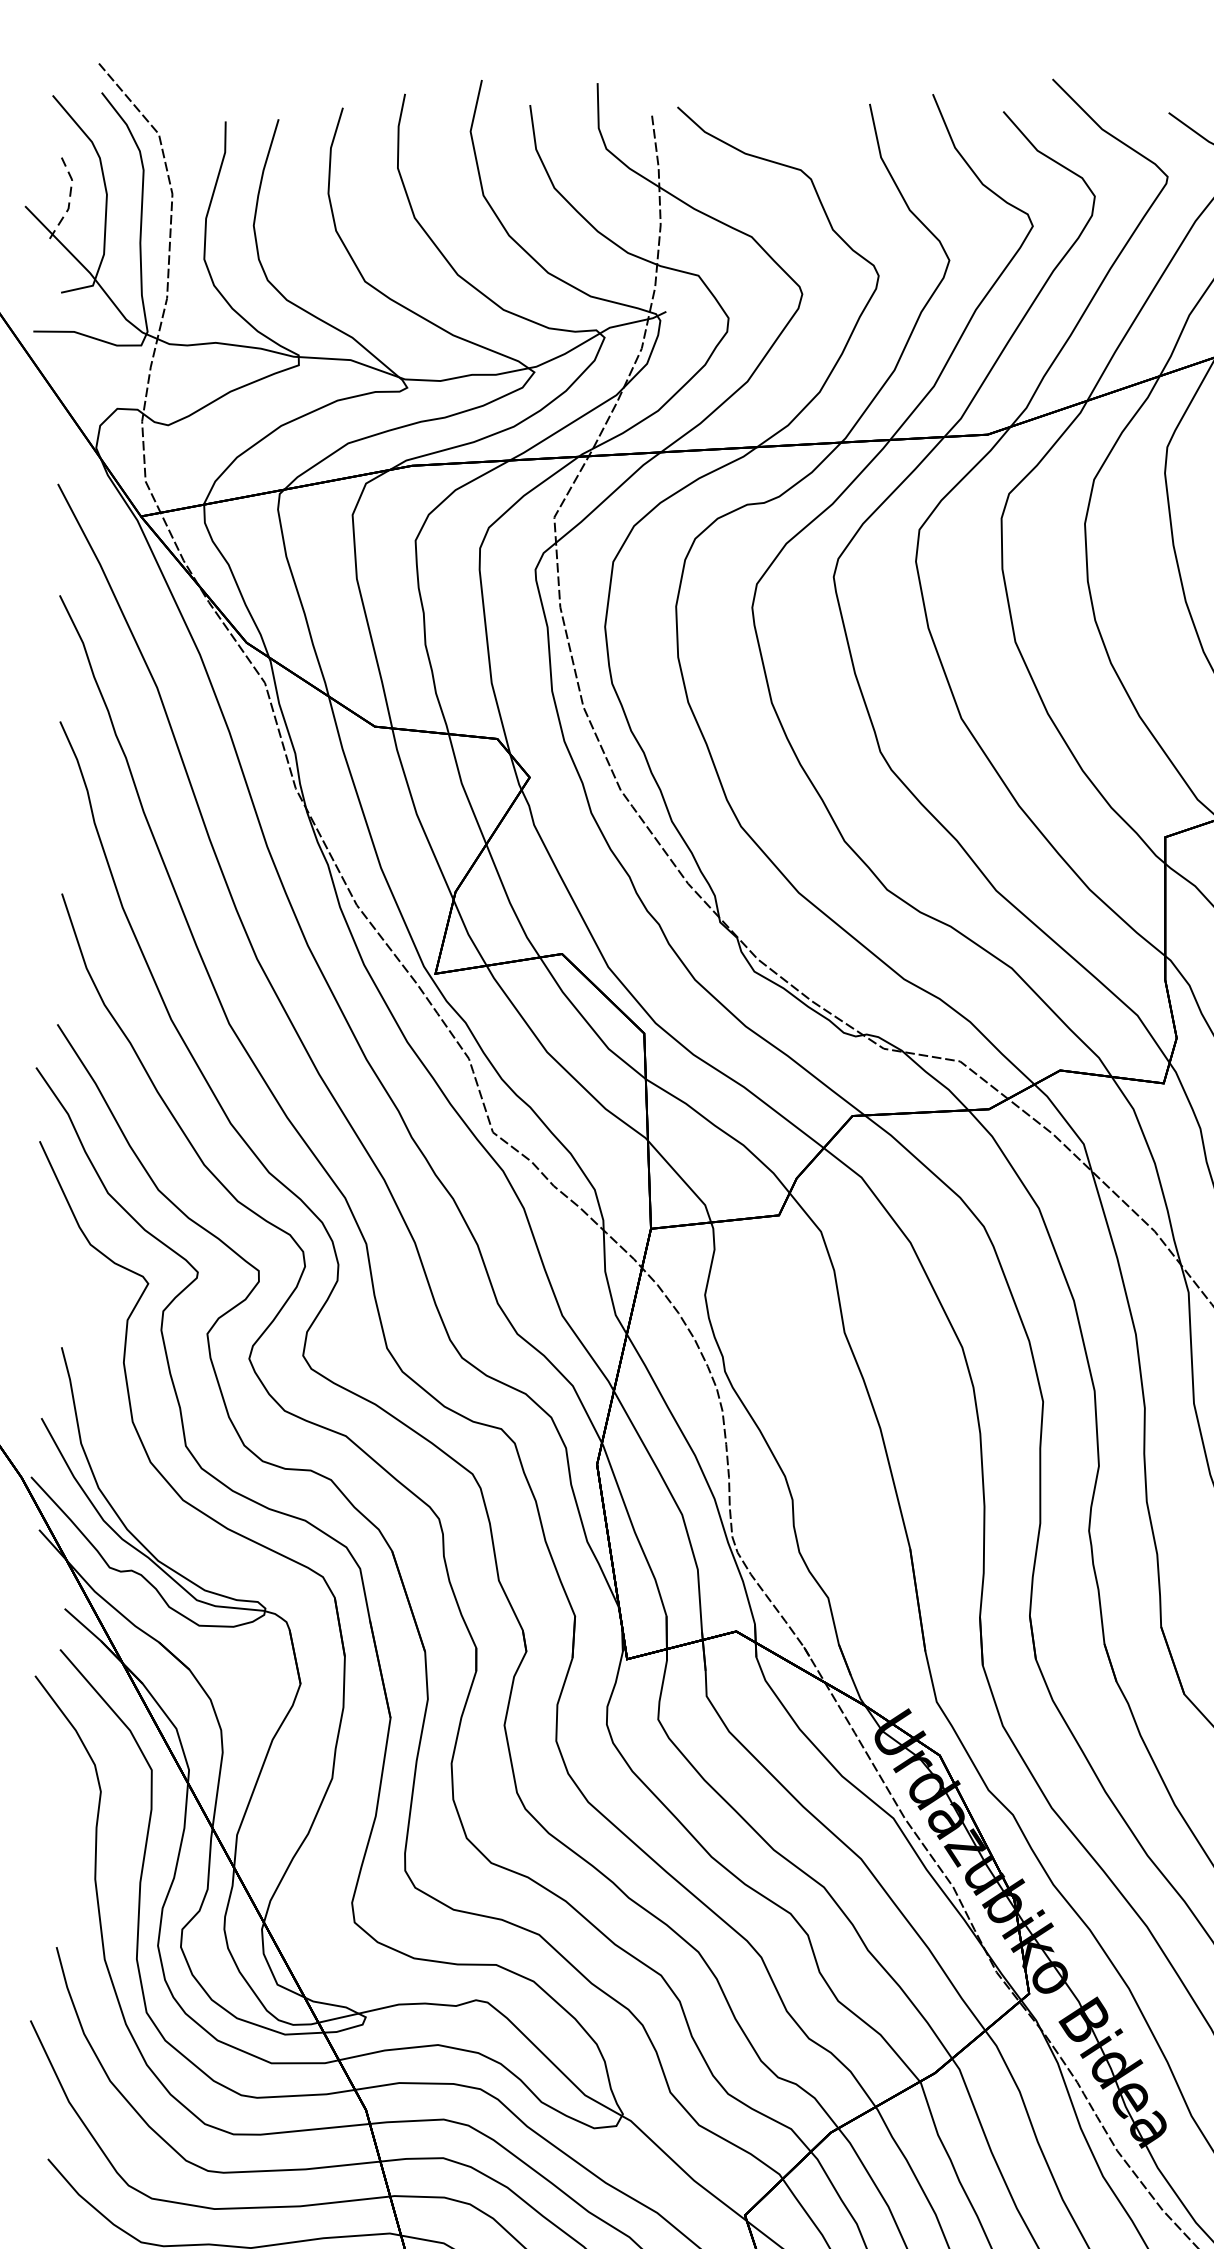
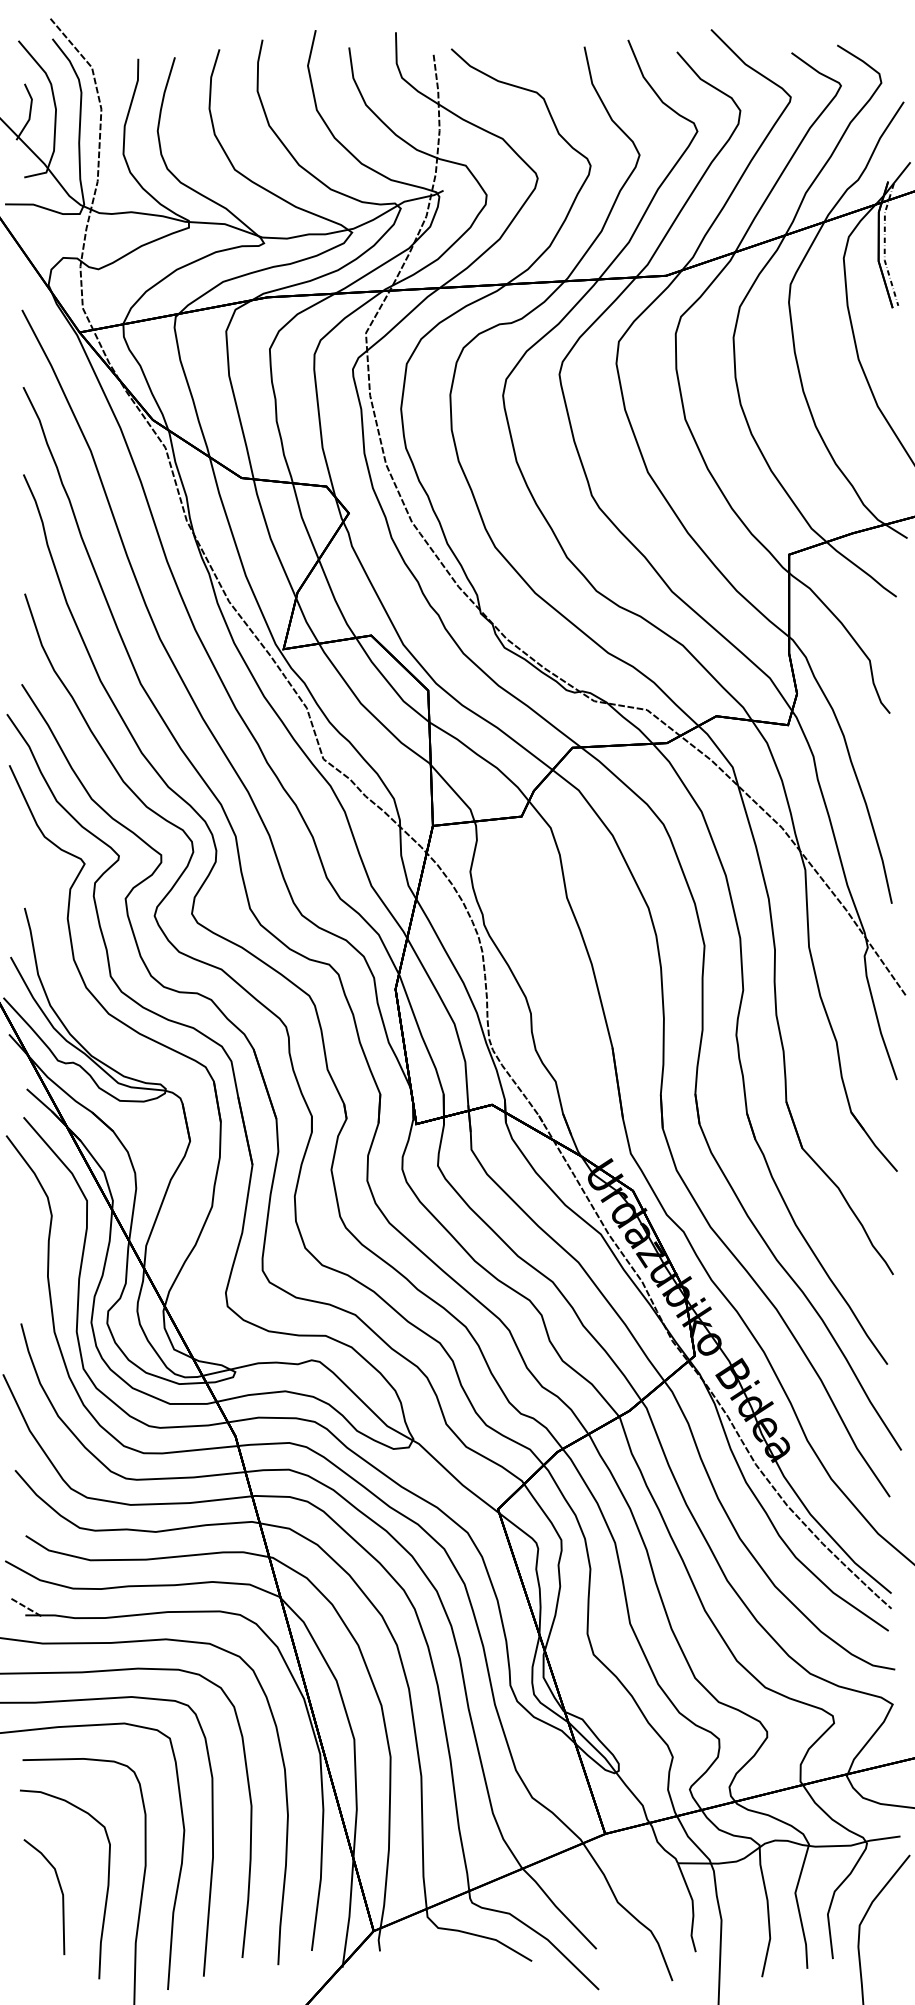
line: (70, 198) -> (30, 112), dashed -> solid

